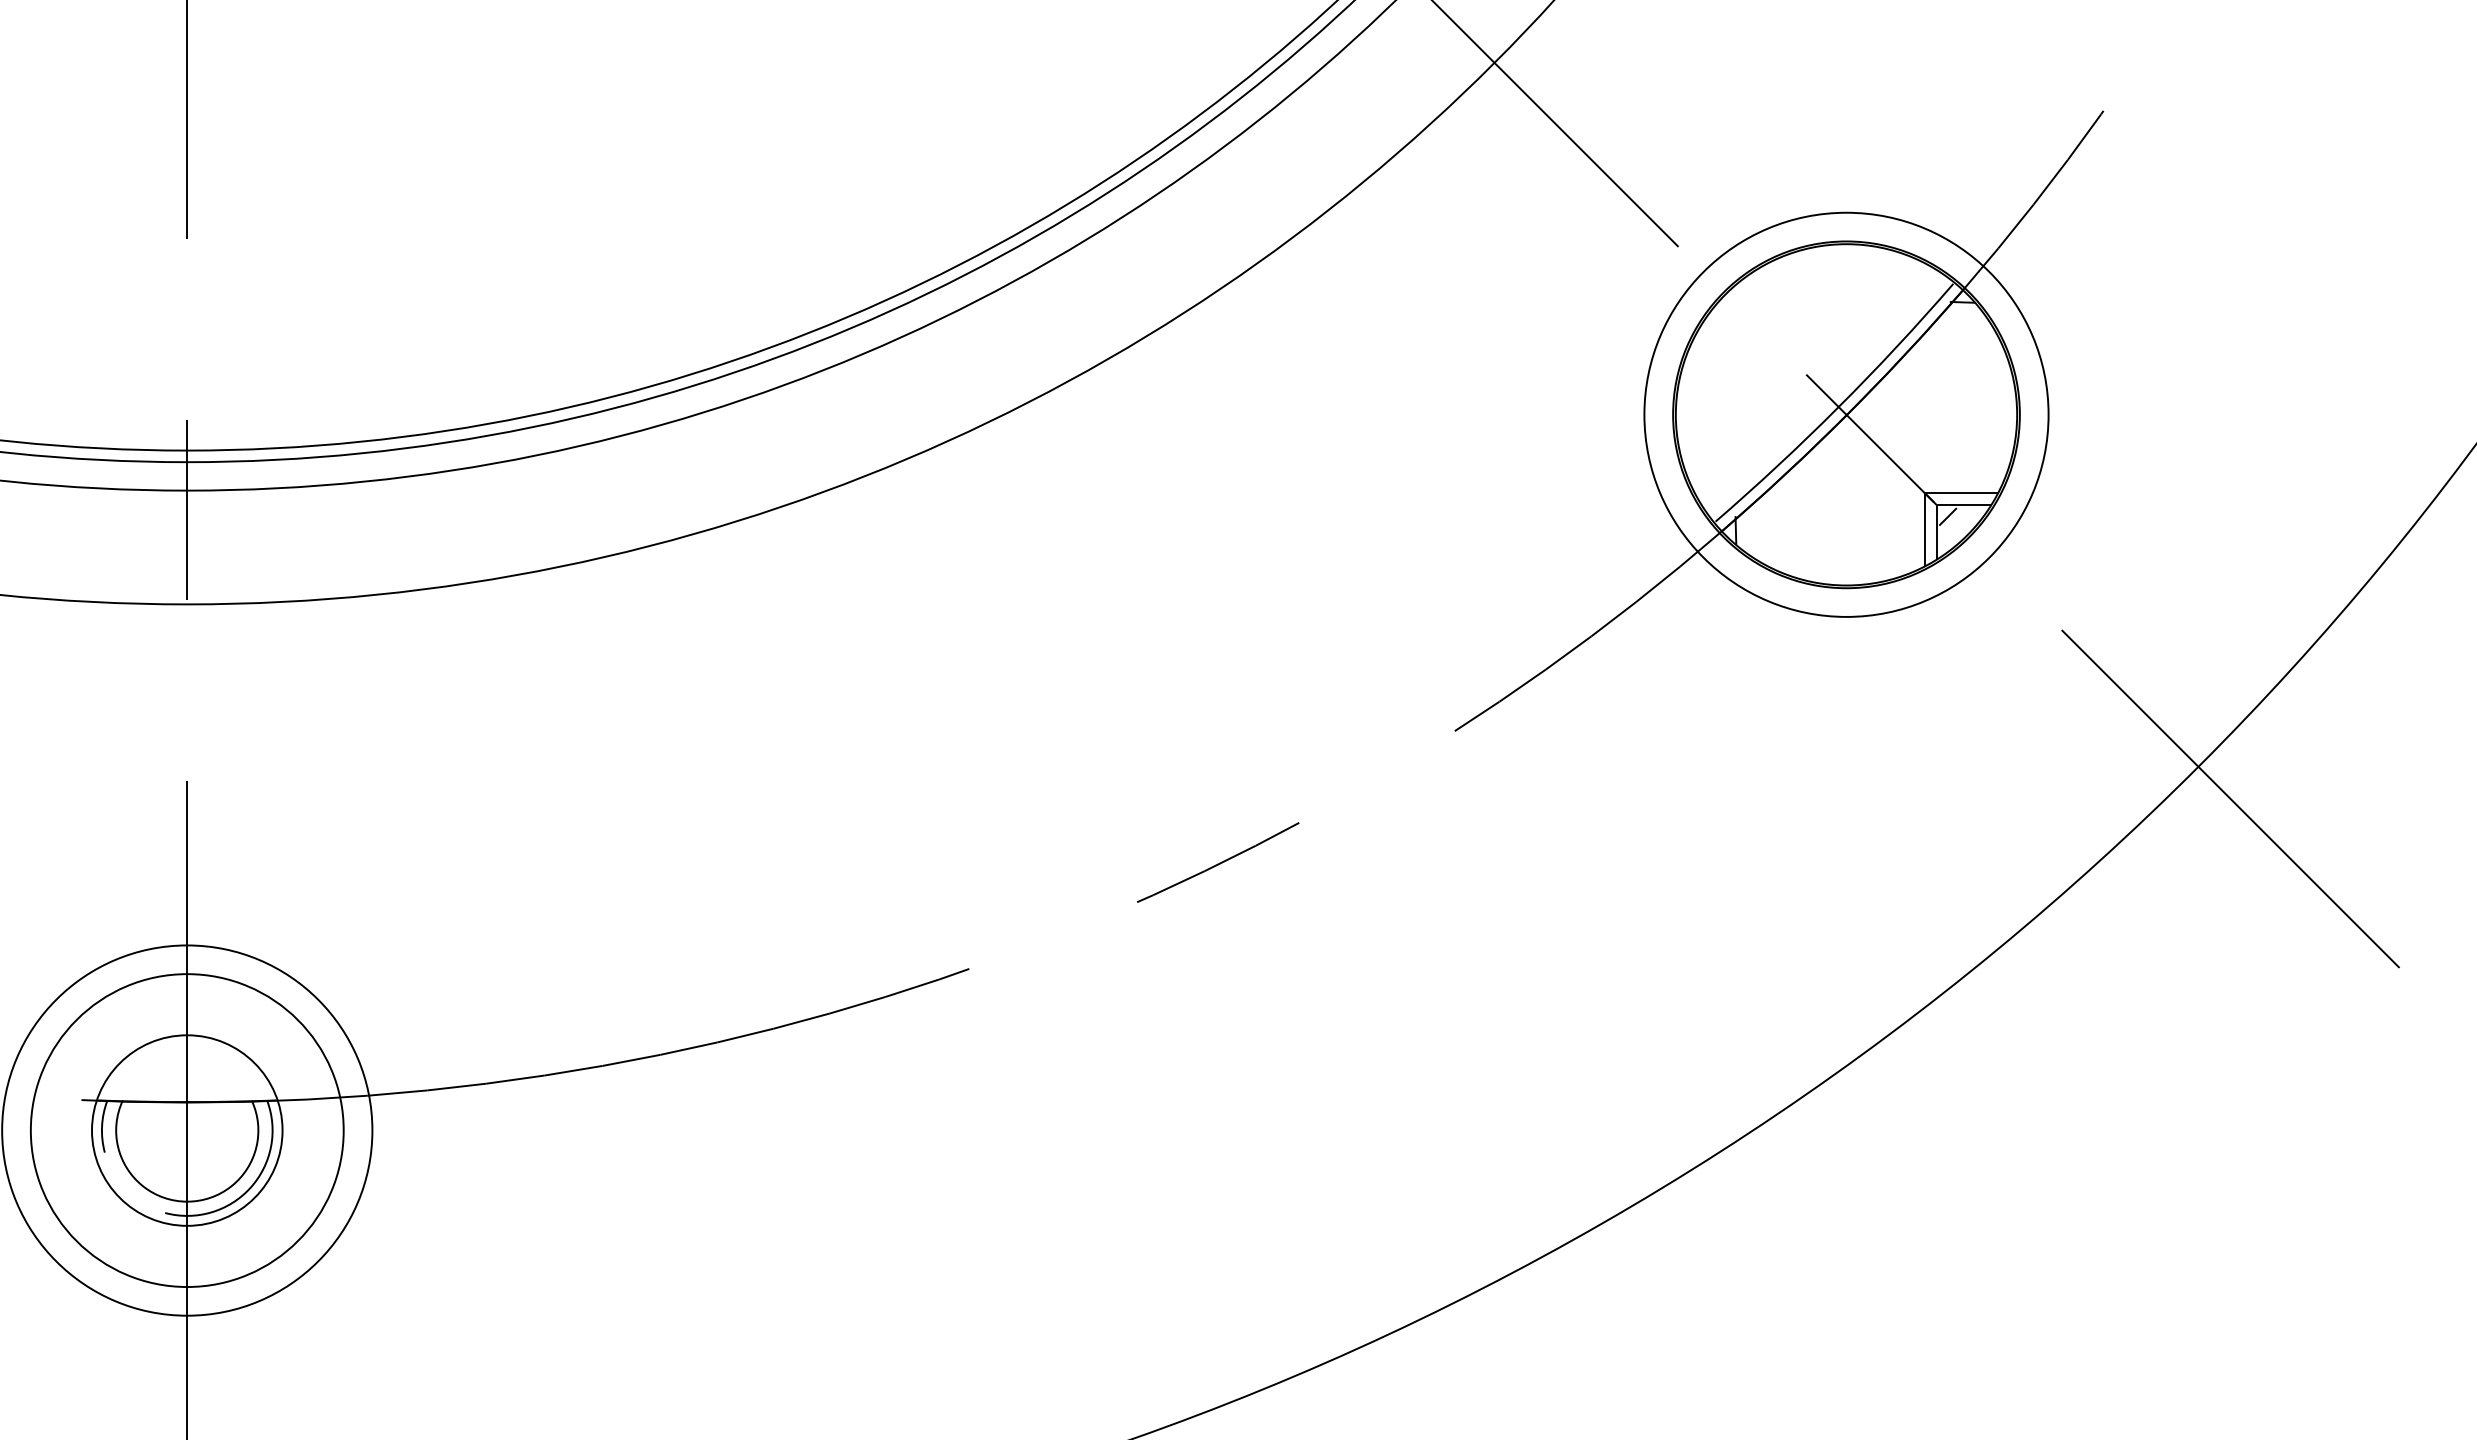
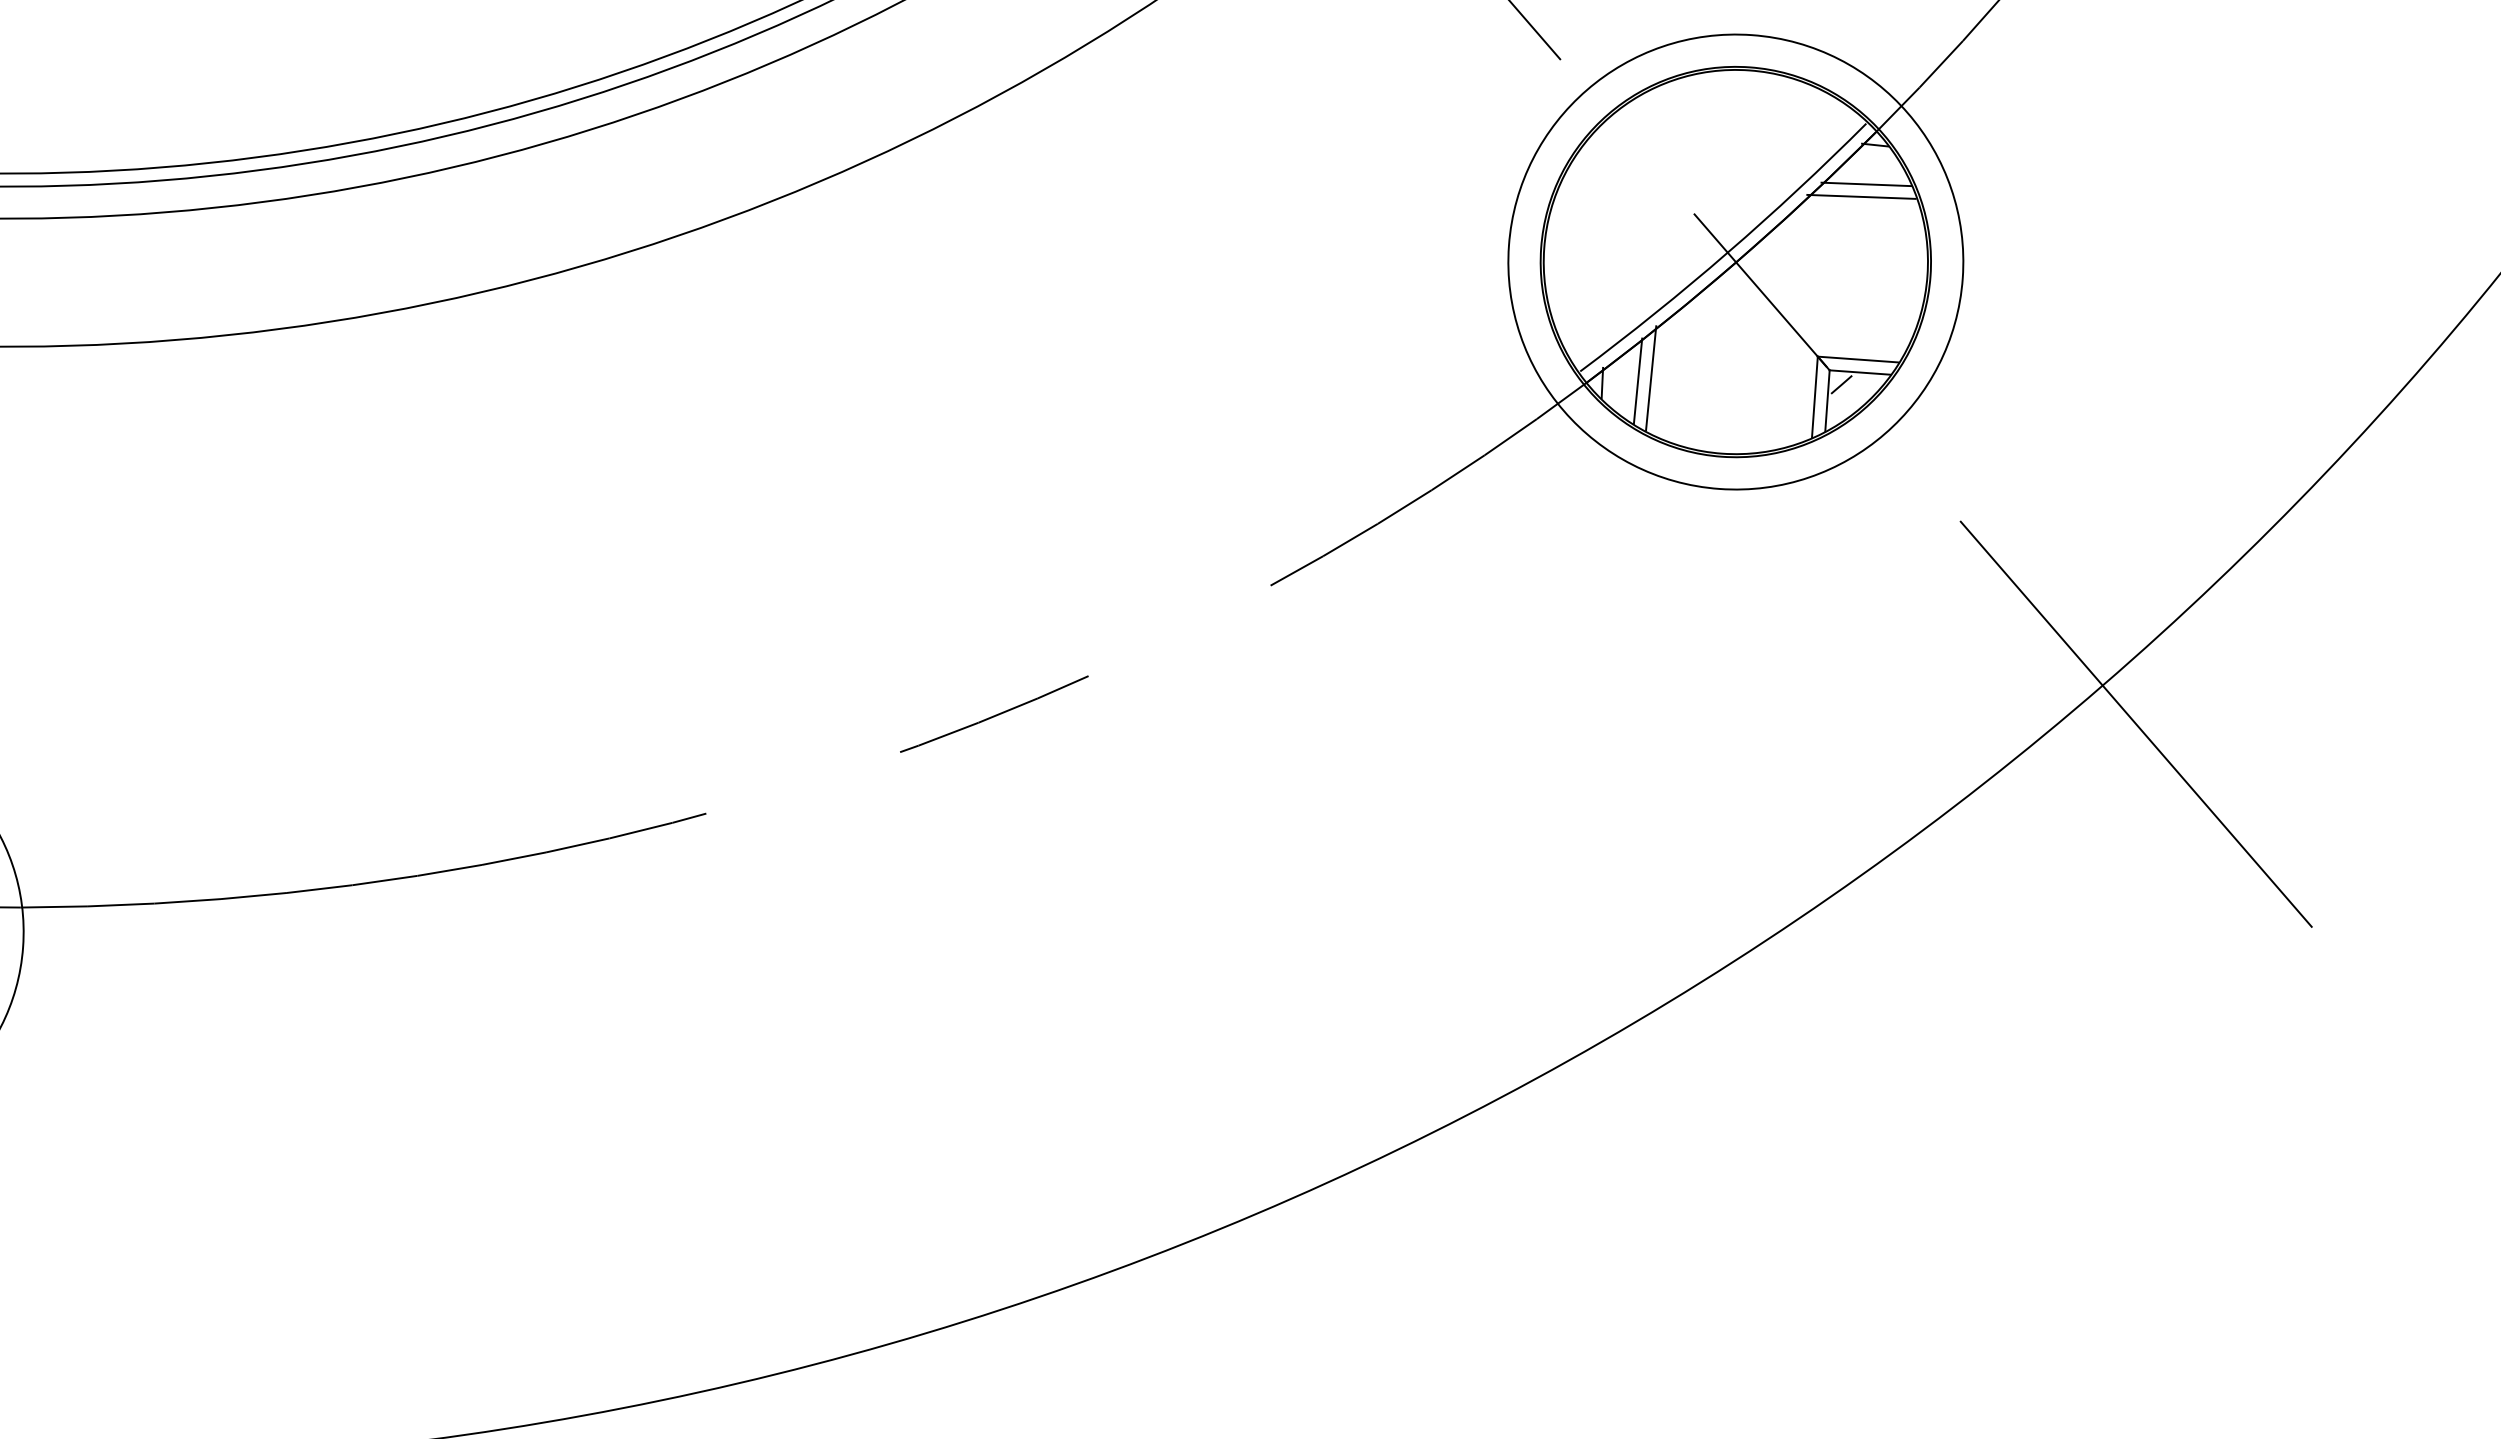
line: (1957, 337) -> (1866, 184), added
line: (1953, 348) -> (1861, 196), added
line: (1778, 522) -> (1650, 377), added
line: (1767, 526) -> (1638, 381), added

